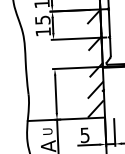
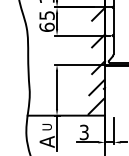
text: (42, 31) -> (46, 26), 15 -> 65
text: (85, 134) -> (84, 131), 5 -> 3

